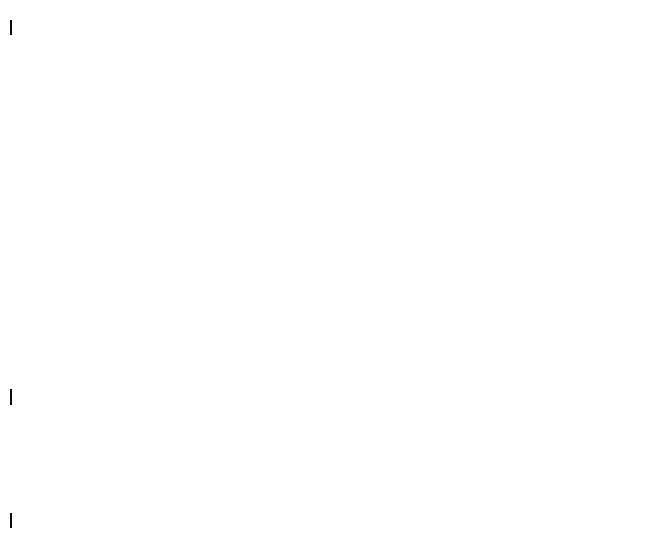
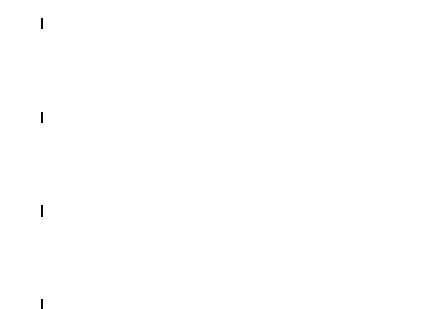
line: (10, 150) -> (41, 117), added
line: (10, 273) -> (41, 210), added

